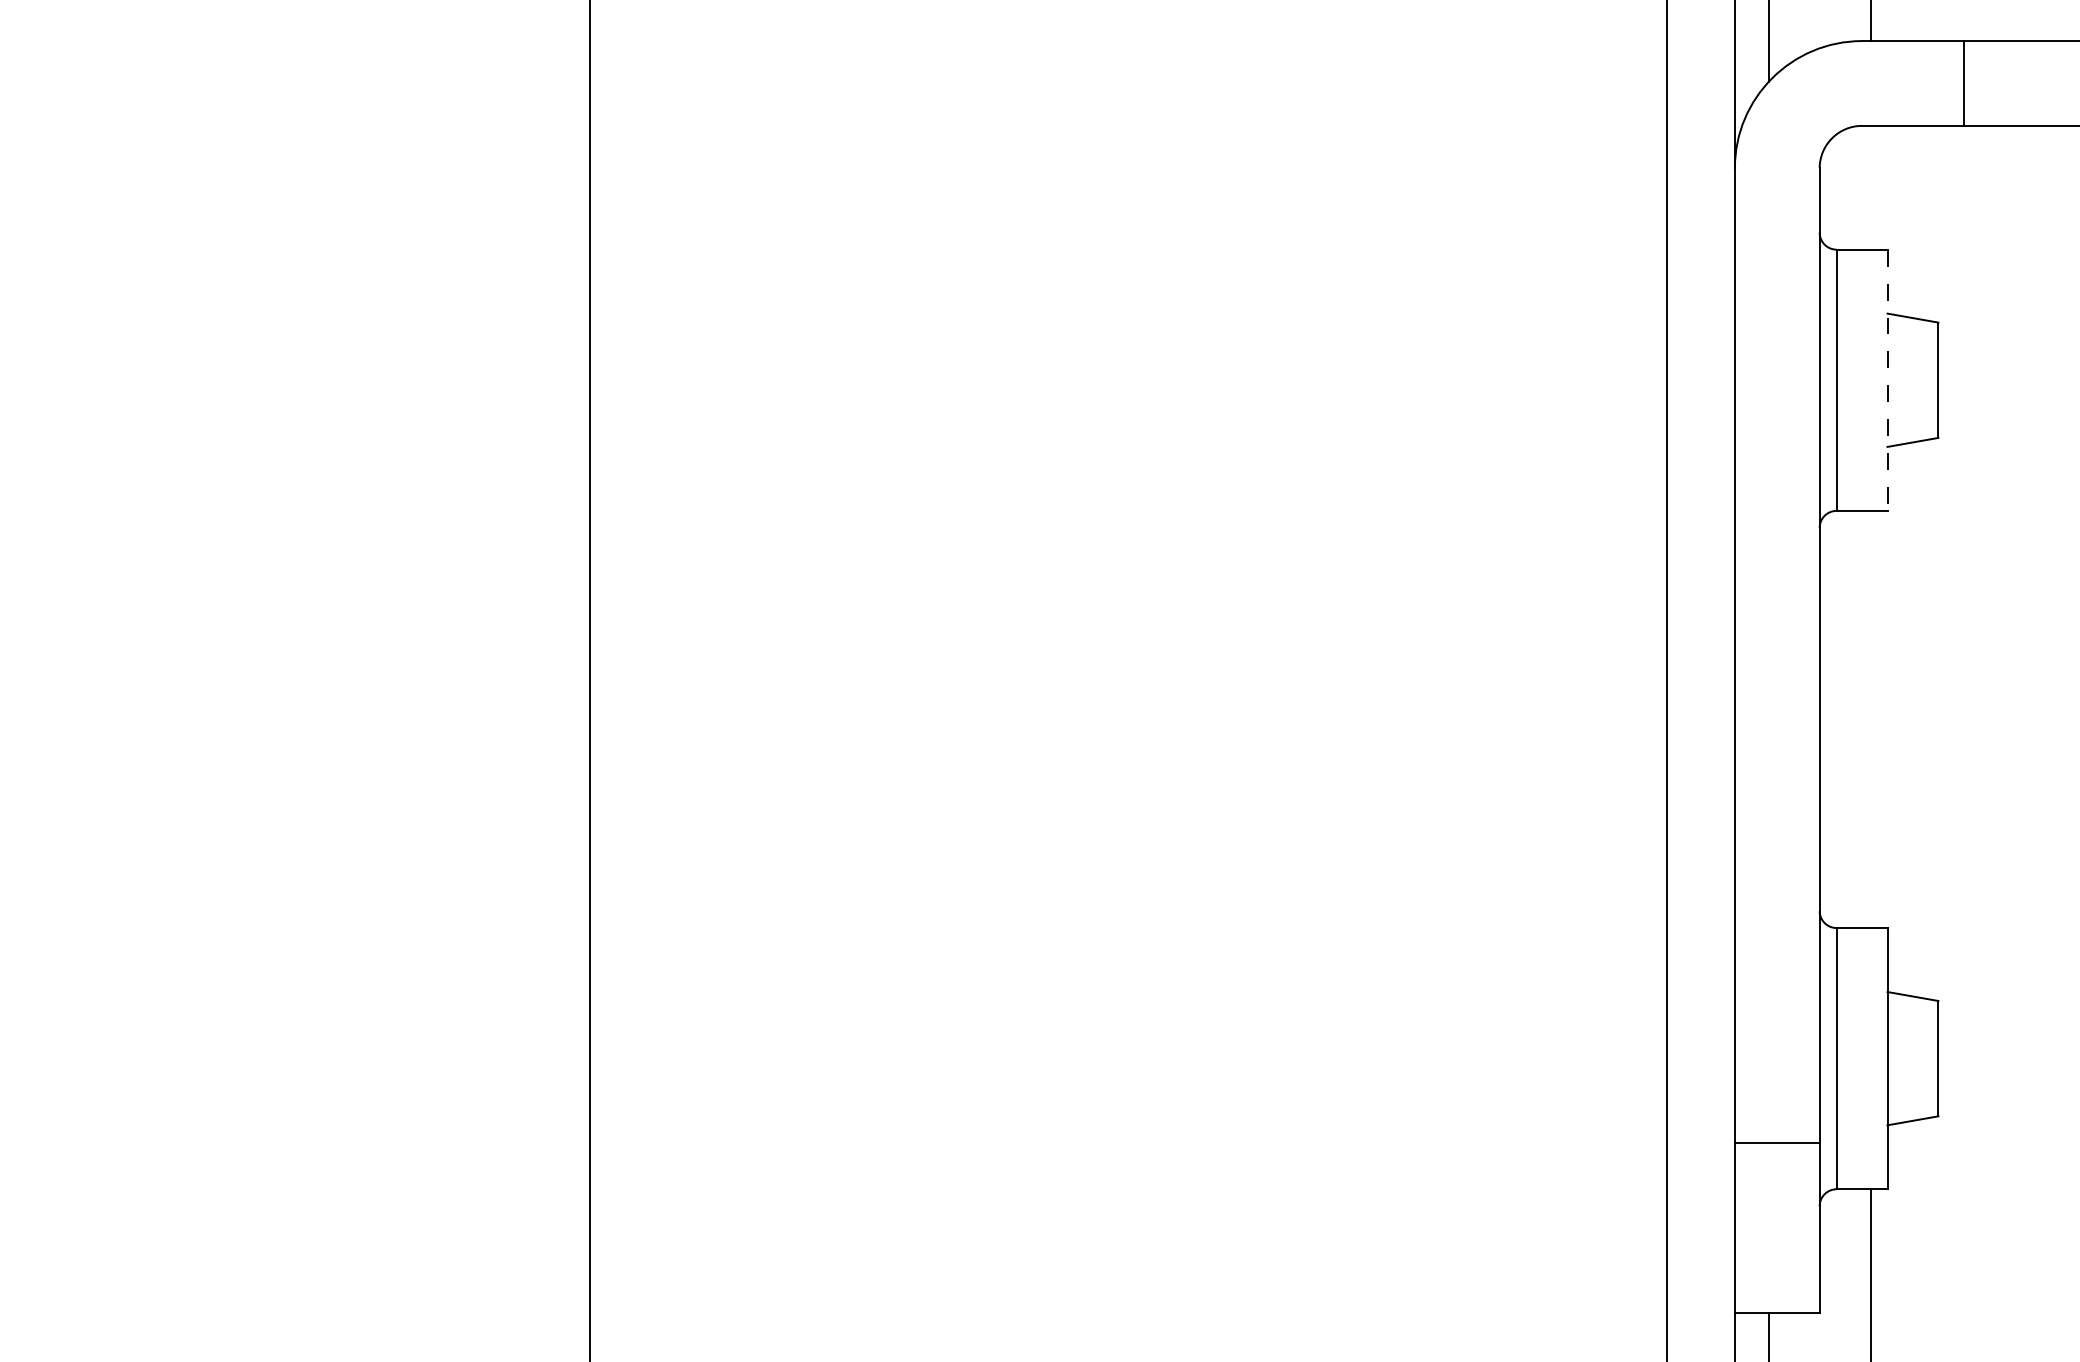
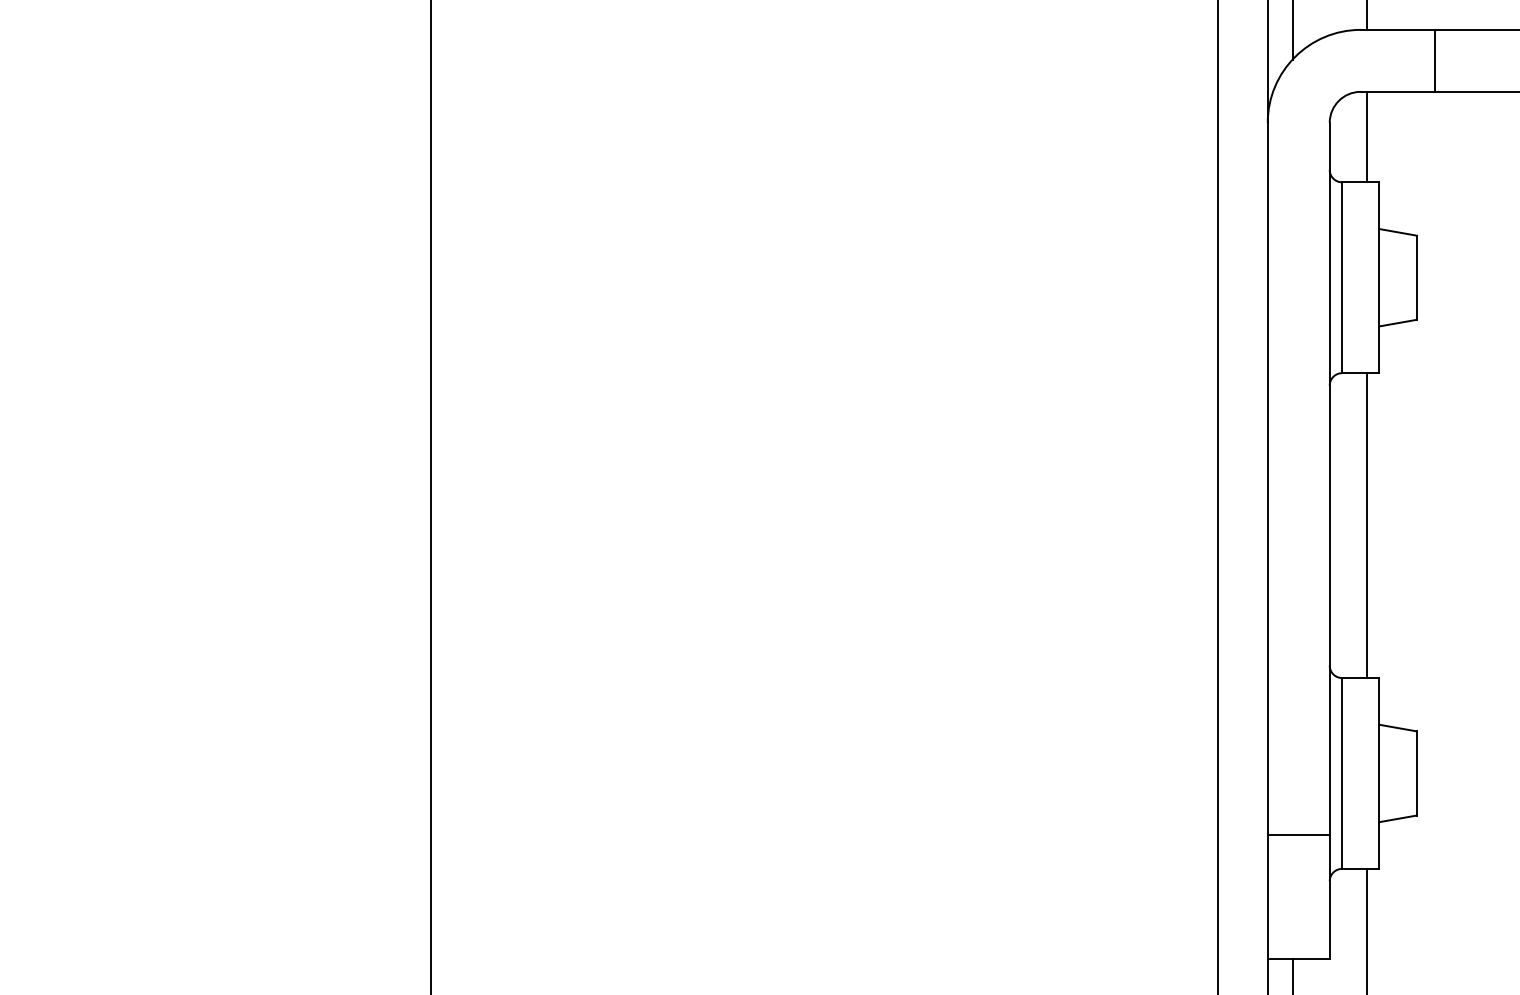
line: (1869, 186) -> (1366, 136), added
line: (1887, 381) -> (1379, 278), dashed -> solid
line: (1869, 719) -> (1366, 525), added

